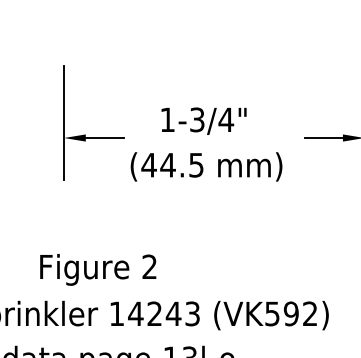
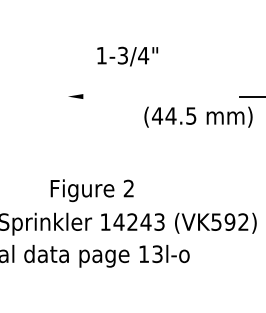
text: (203, 121) -> (127, 56), moved
line: (63, 122) -> (67, 85), removed
line: (104, 137) -> (96, 96), removed
text: (206, 165) -> (198, 116), moved

